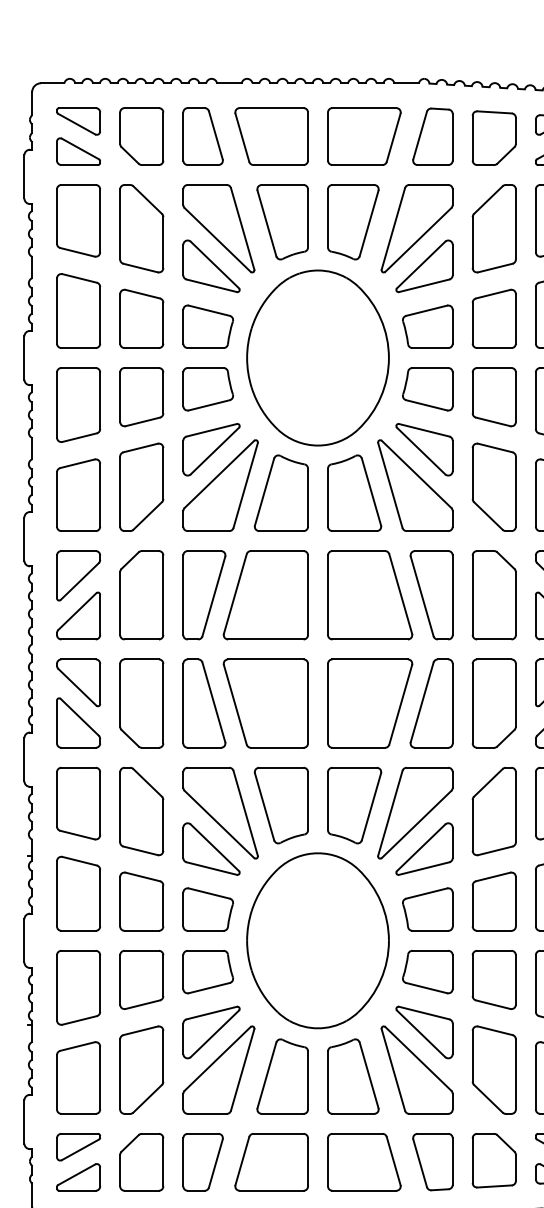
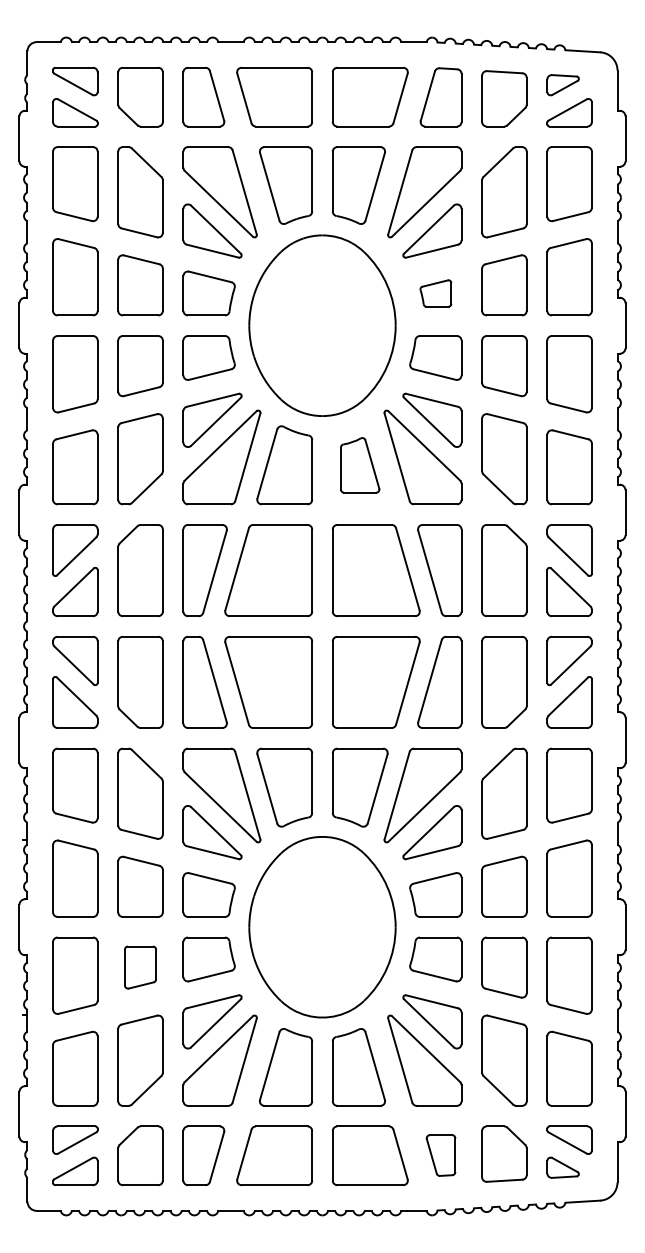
part: (427, 326) -> (435, 293), size x0.6
part: (353, 493) -> (359, 465), size x0.7
part: (141, 979) -> (140, 967), size x0.7
part: (432, 1161) -> (440, 1155), size x0.7

